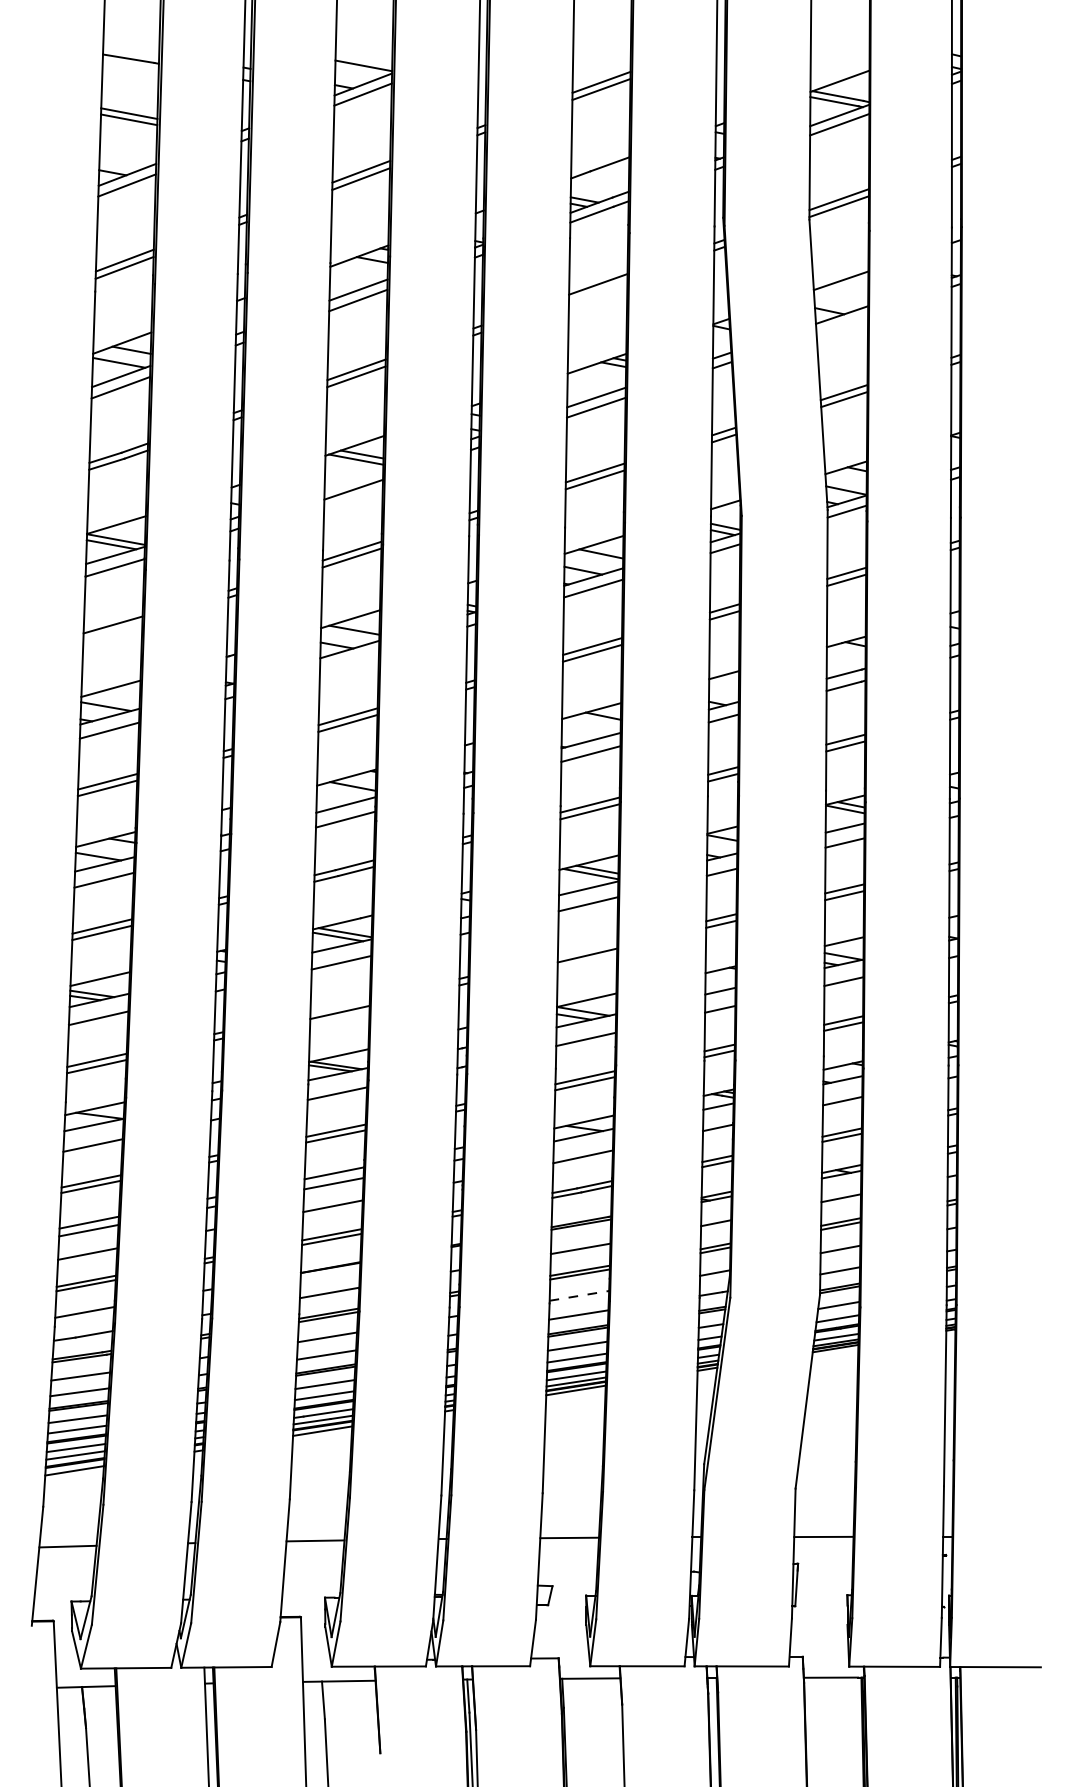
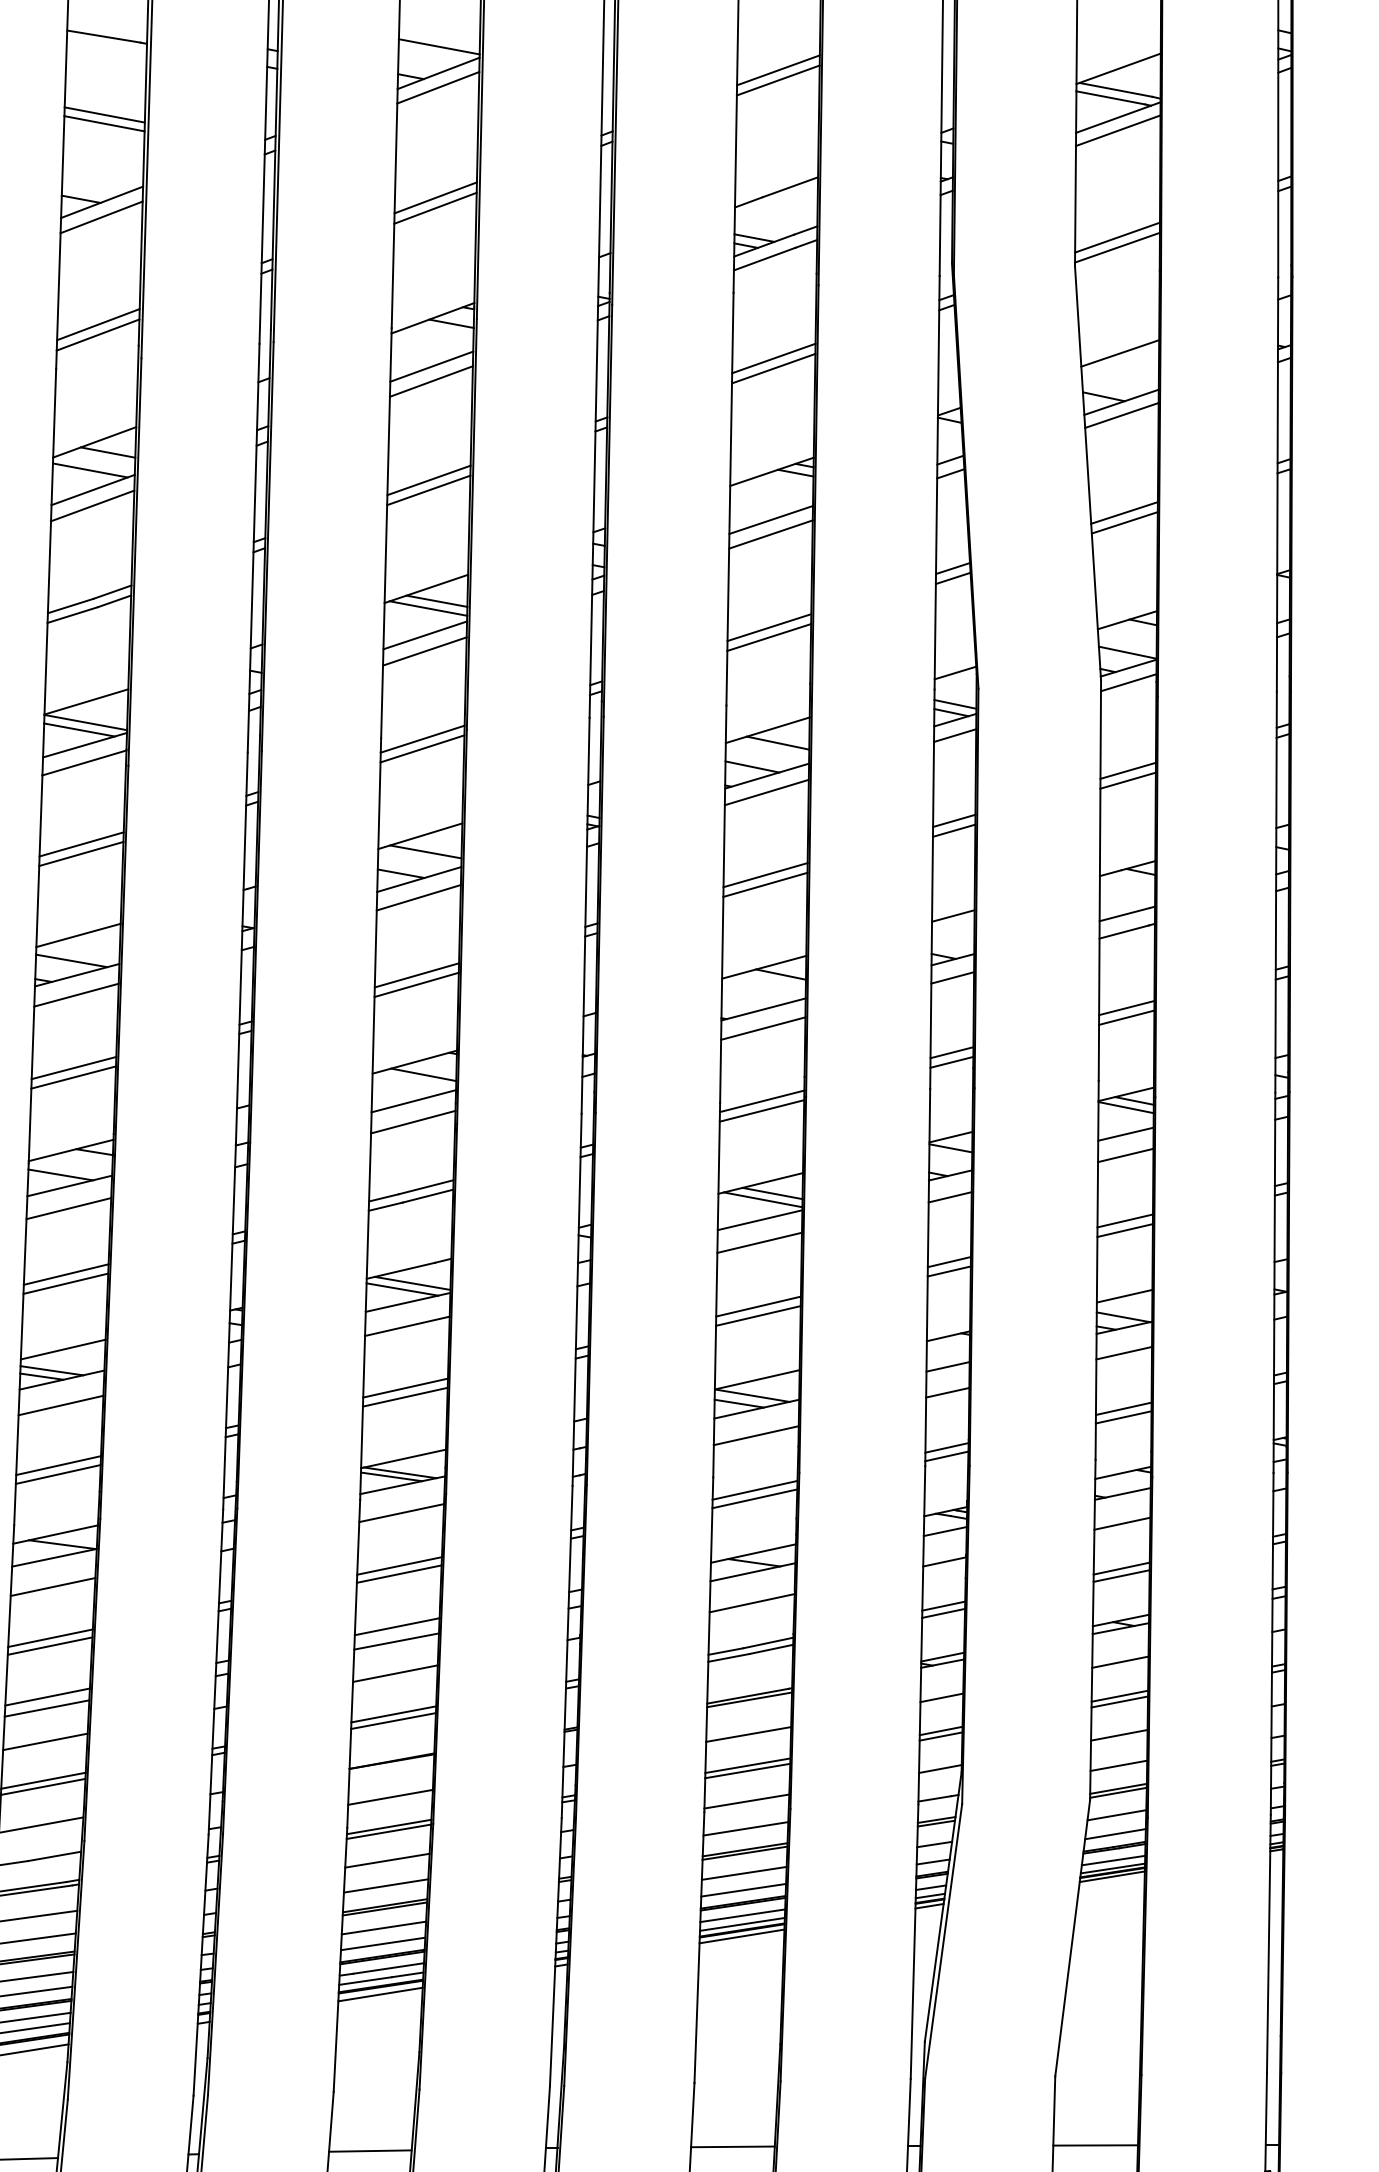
line: (598, 291) -> (774, 368), added
line: (842, 324) -> (1122, 415), added
line: (353, 478) -> (424, 635), added
line: (112, 631) -> (80, 853), added
line: (349, 662) -> (418, 897), added
line: (587, 948) -> (758, 1305), added
line: (339, 1005) -> (404, 1387), added
line: (579, 1295) -> (746, 1800), dashed -> solid

